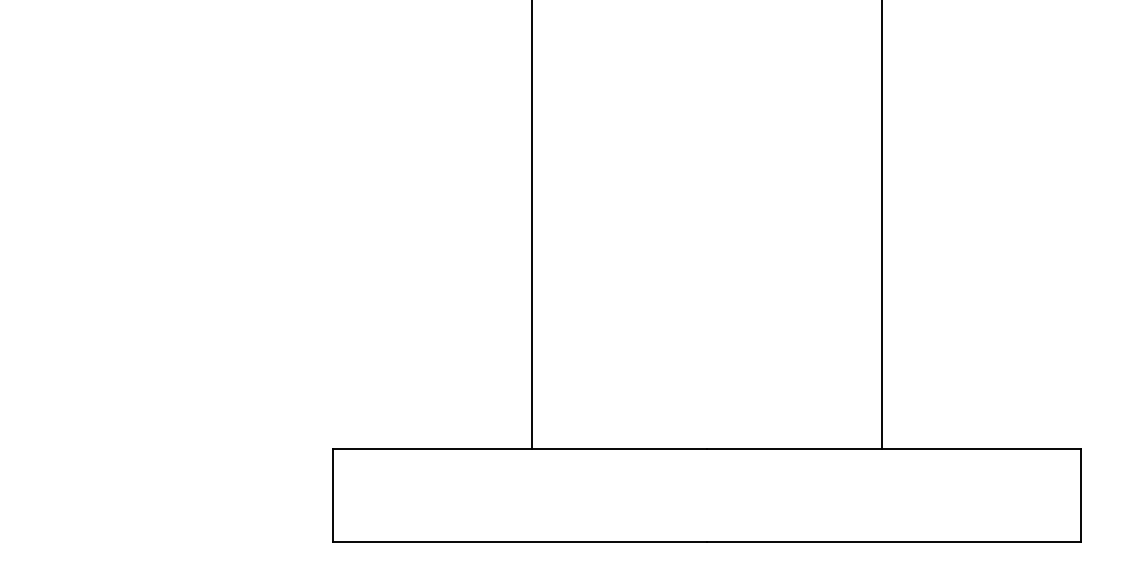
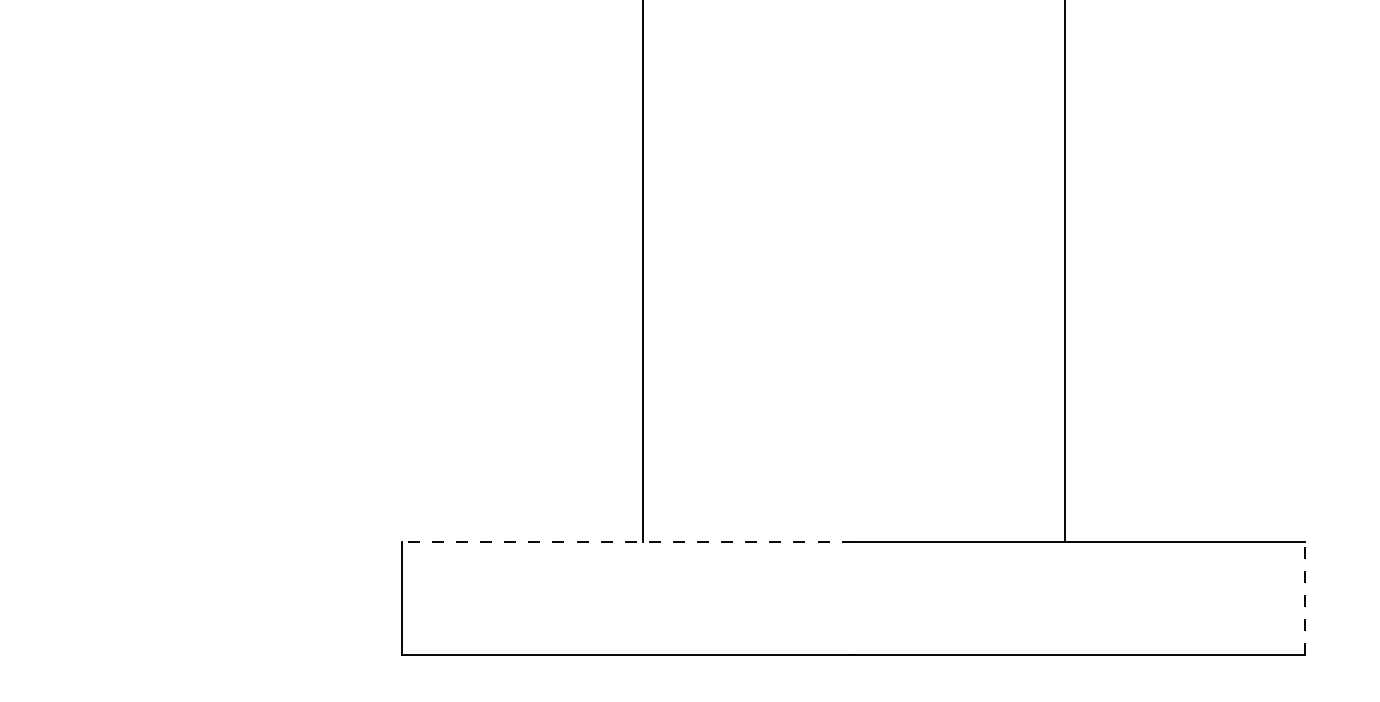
line: (519, 448) -> (627, 541), solid -> dashed
line: (1081, 495) -> (1305, 598), solid -> dashed

